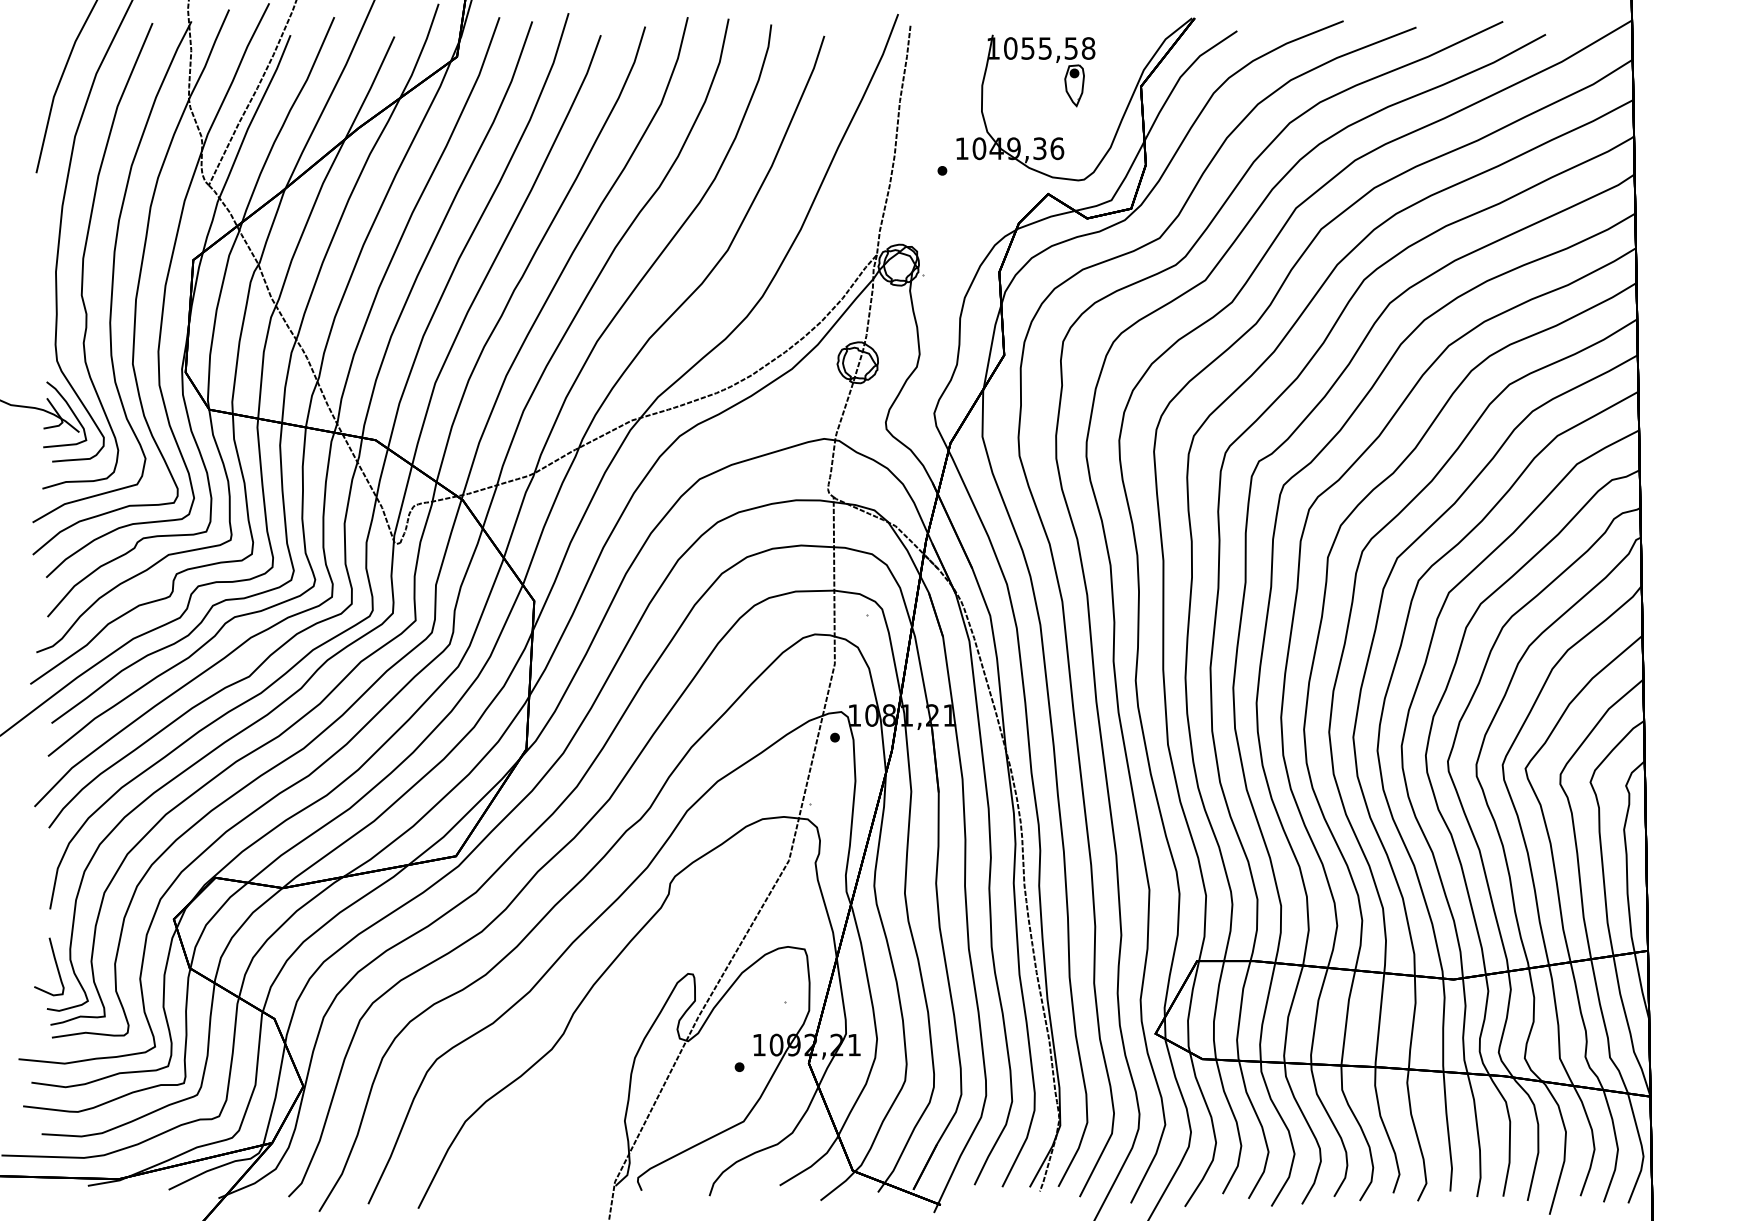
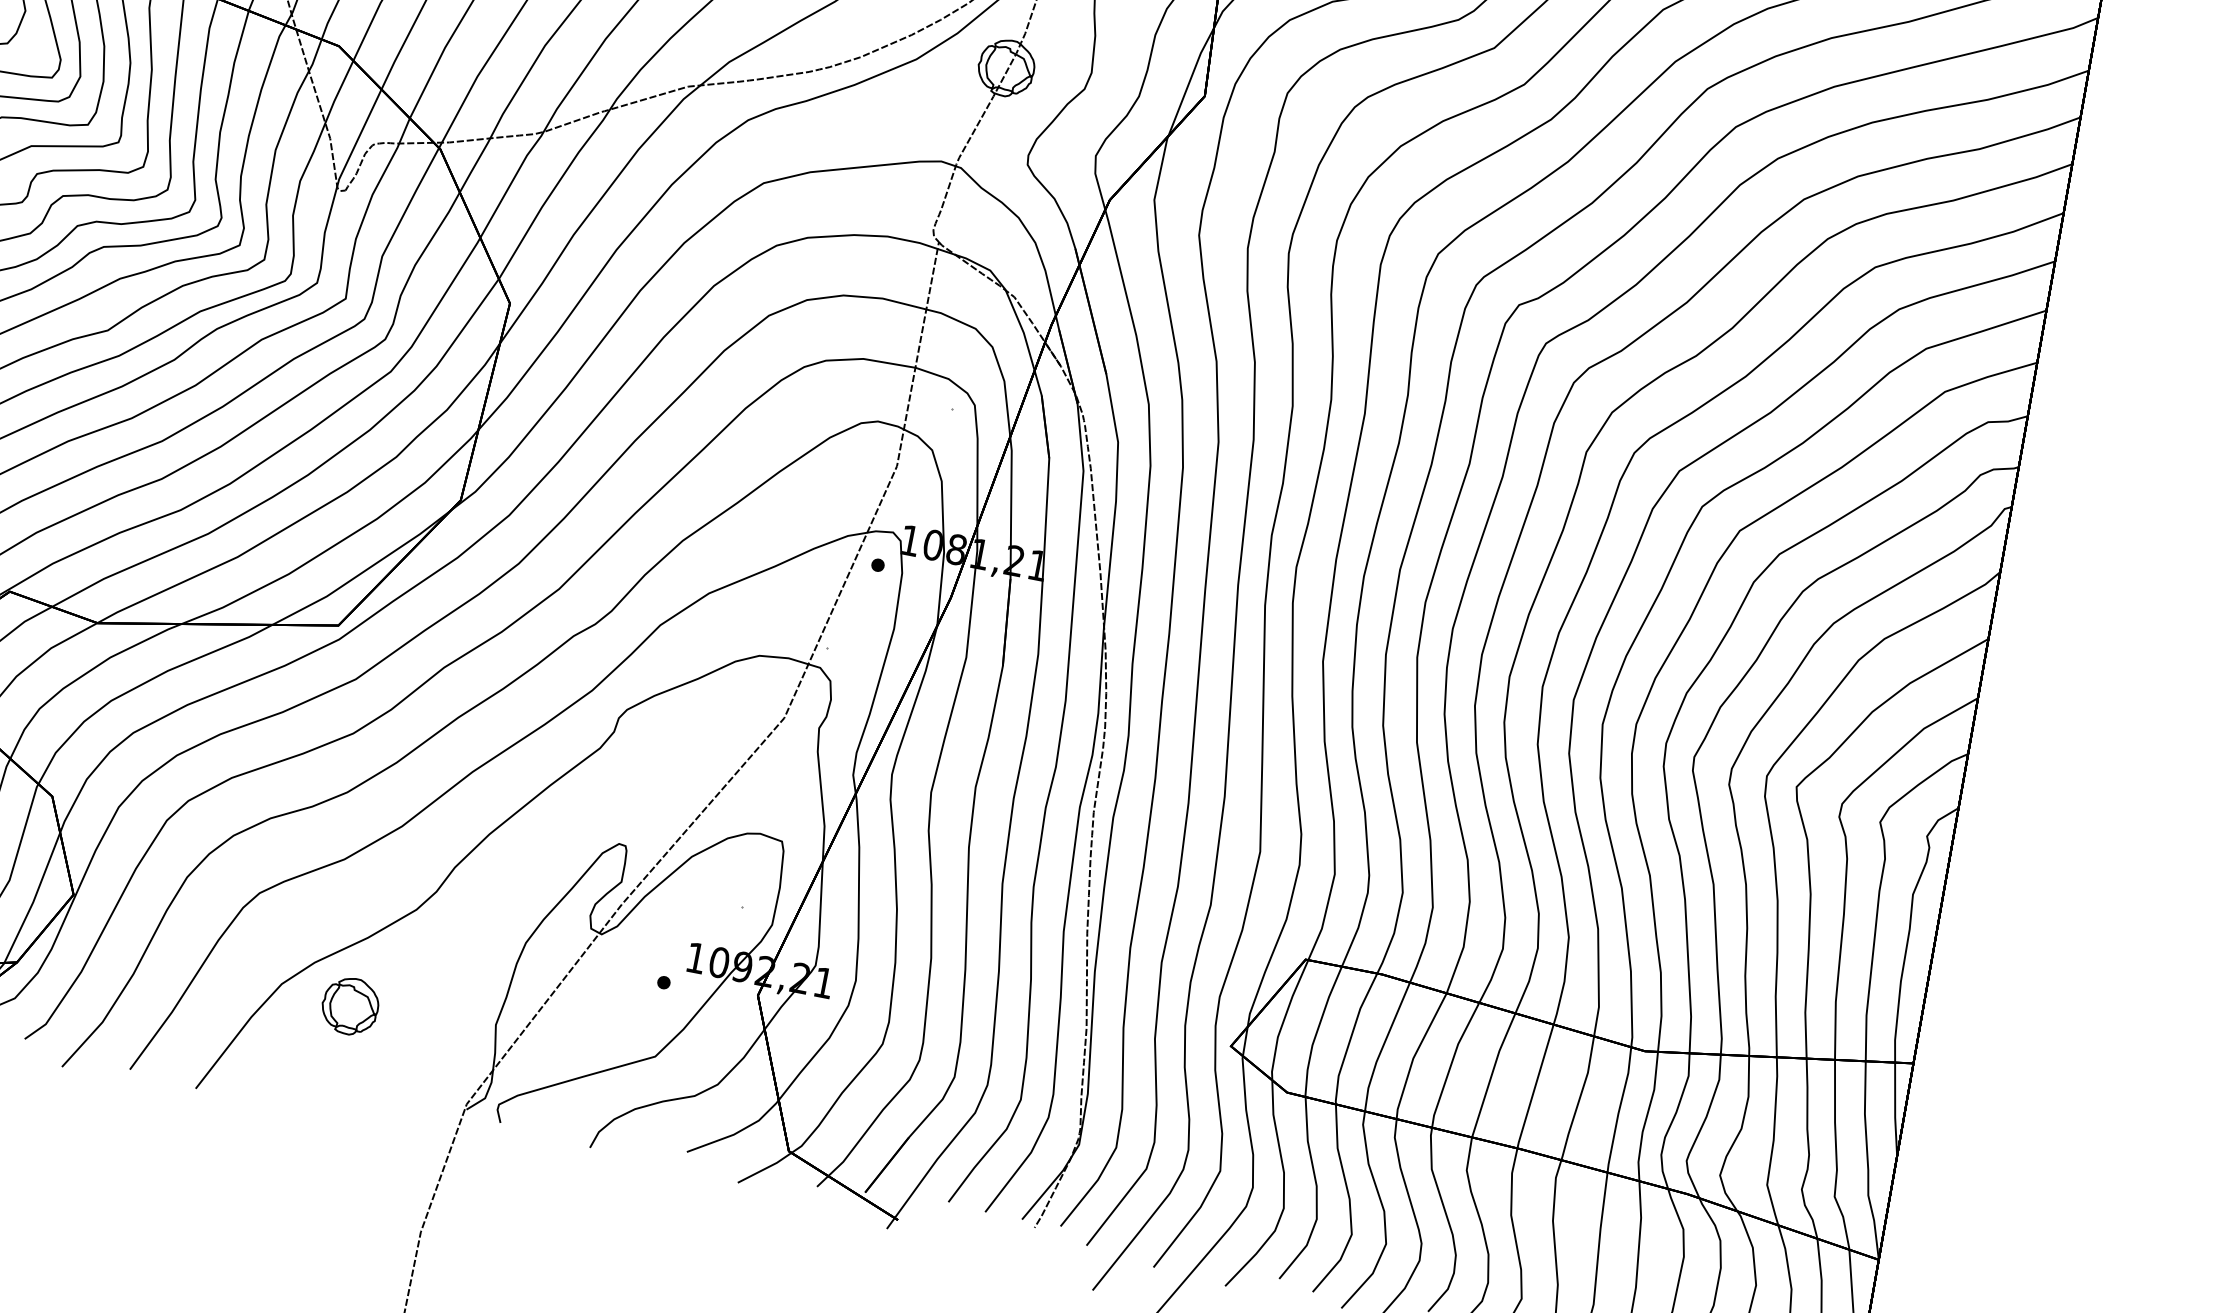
part: (517, 1127) -> (350, 1005), added

